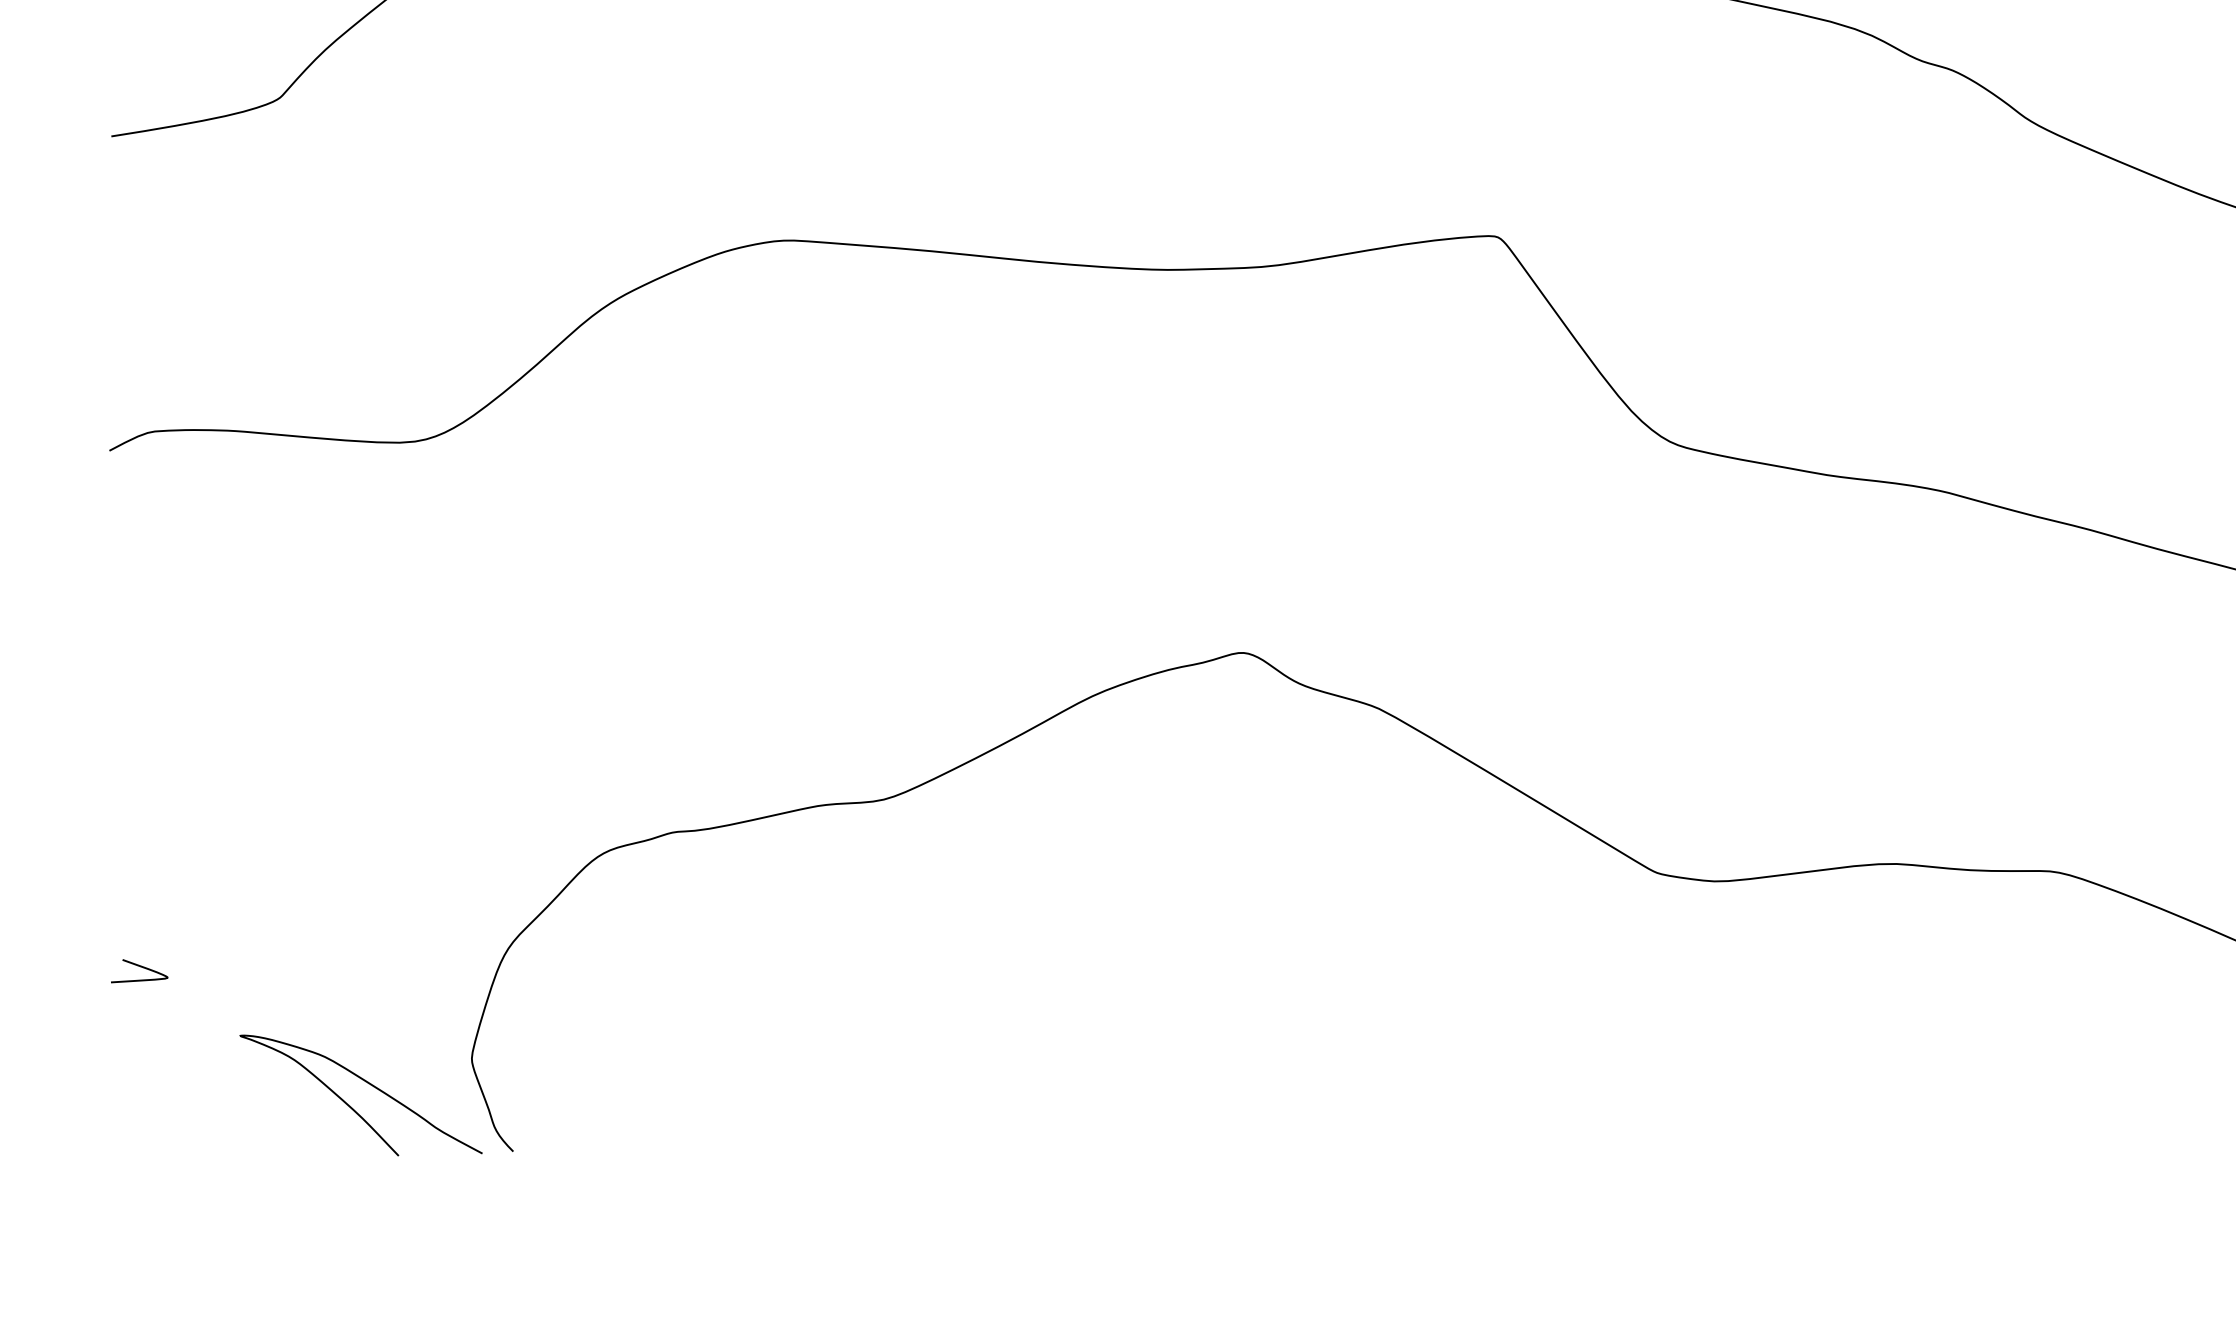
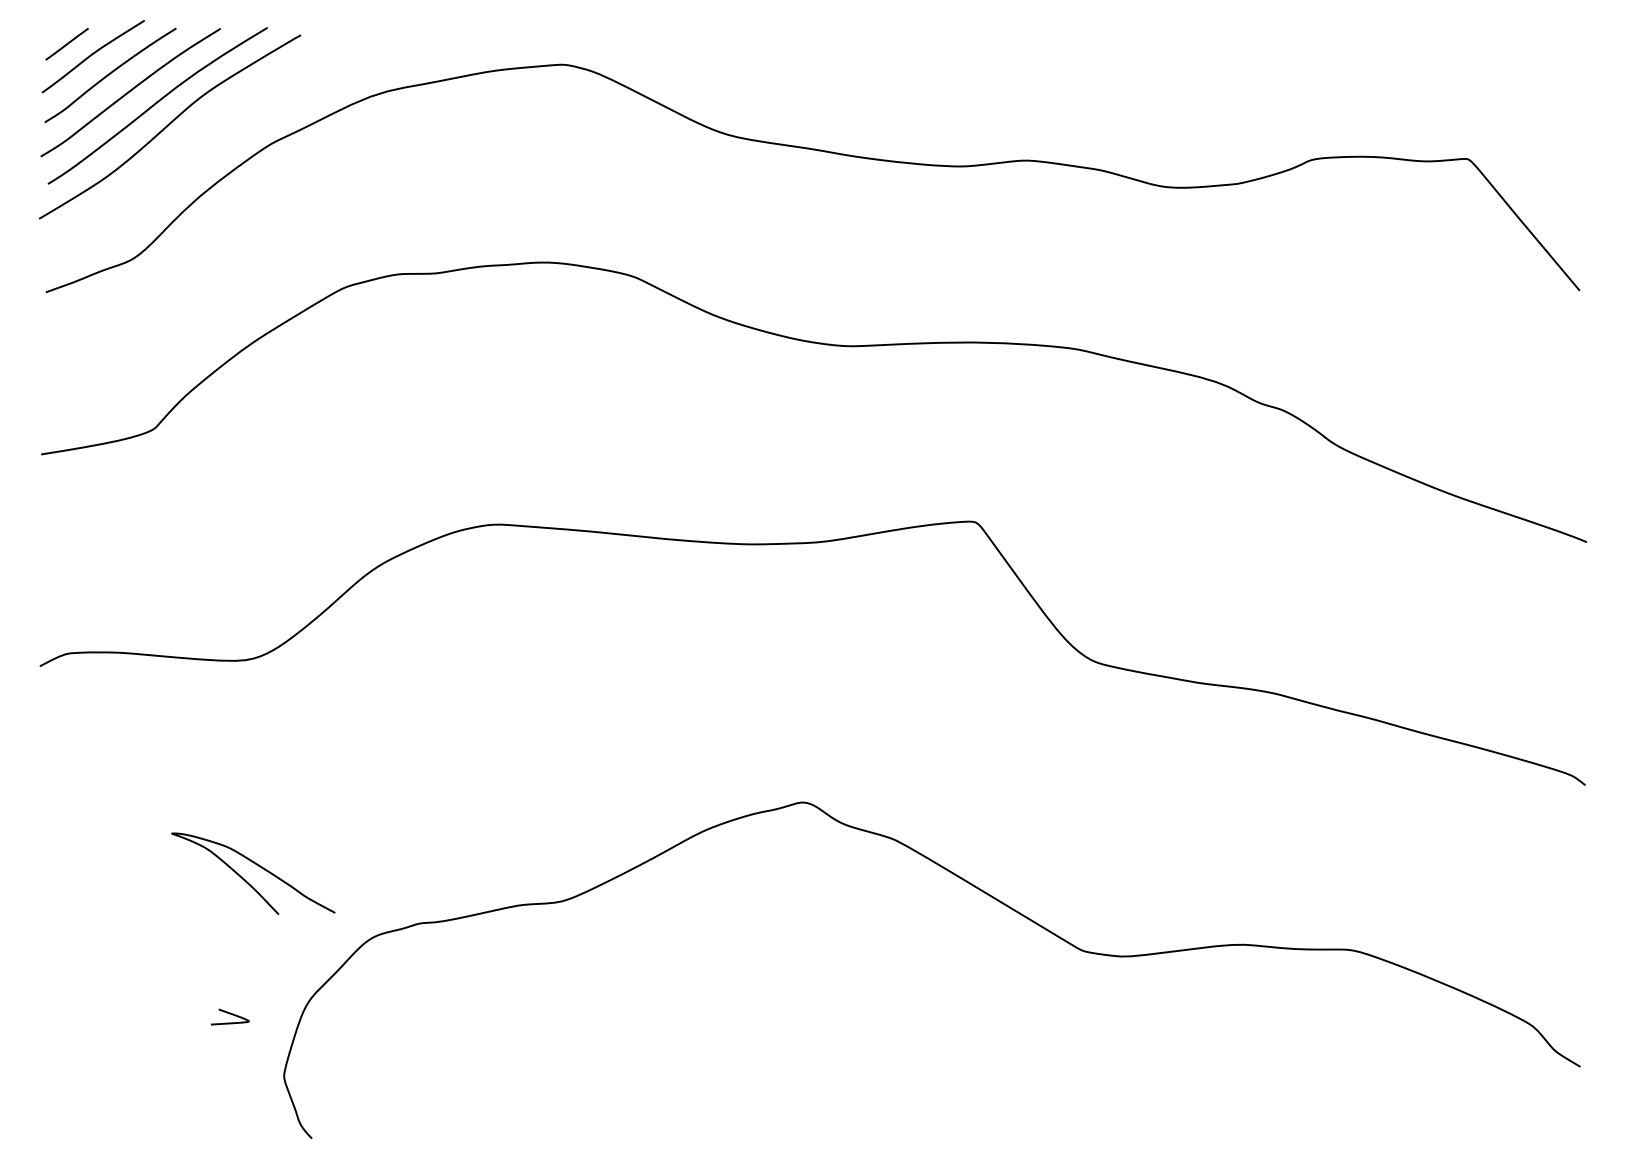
curve: (140, 967) -> (230, 1014), moved
curve: (370, 1086) -> (259, 867), moved

